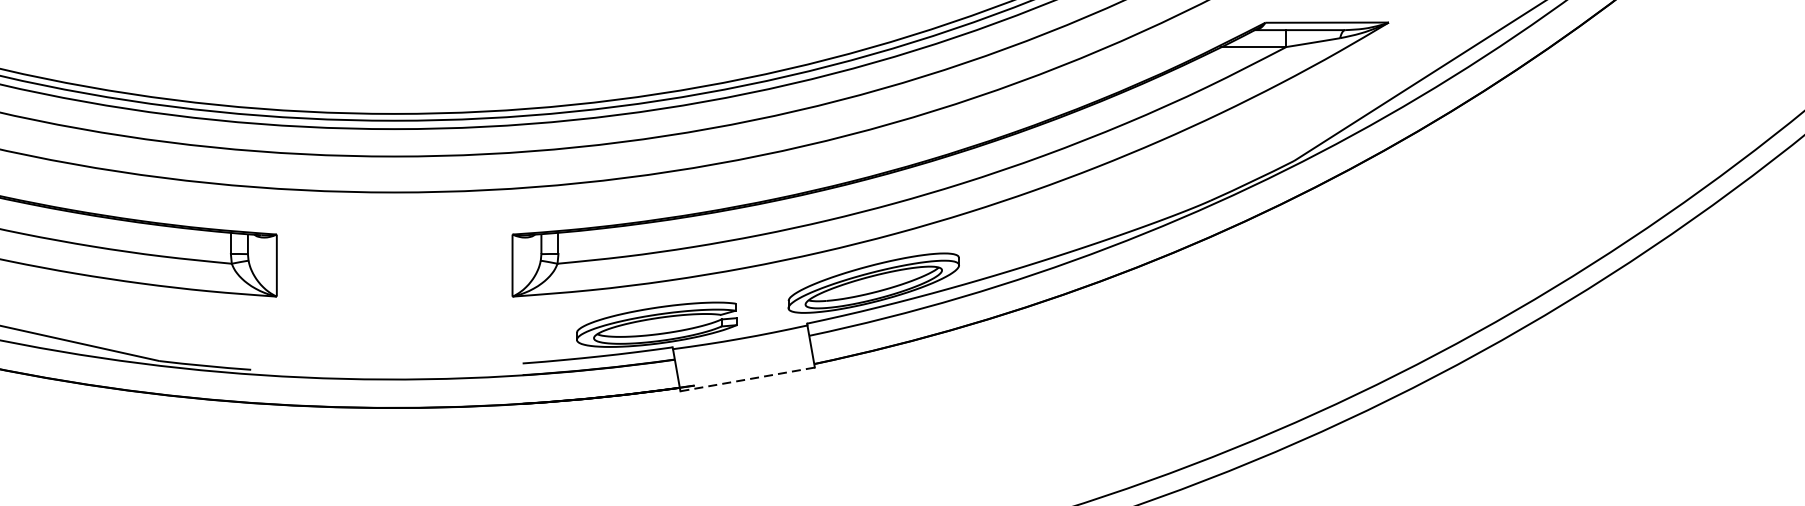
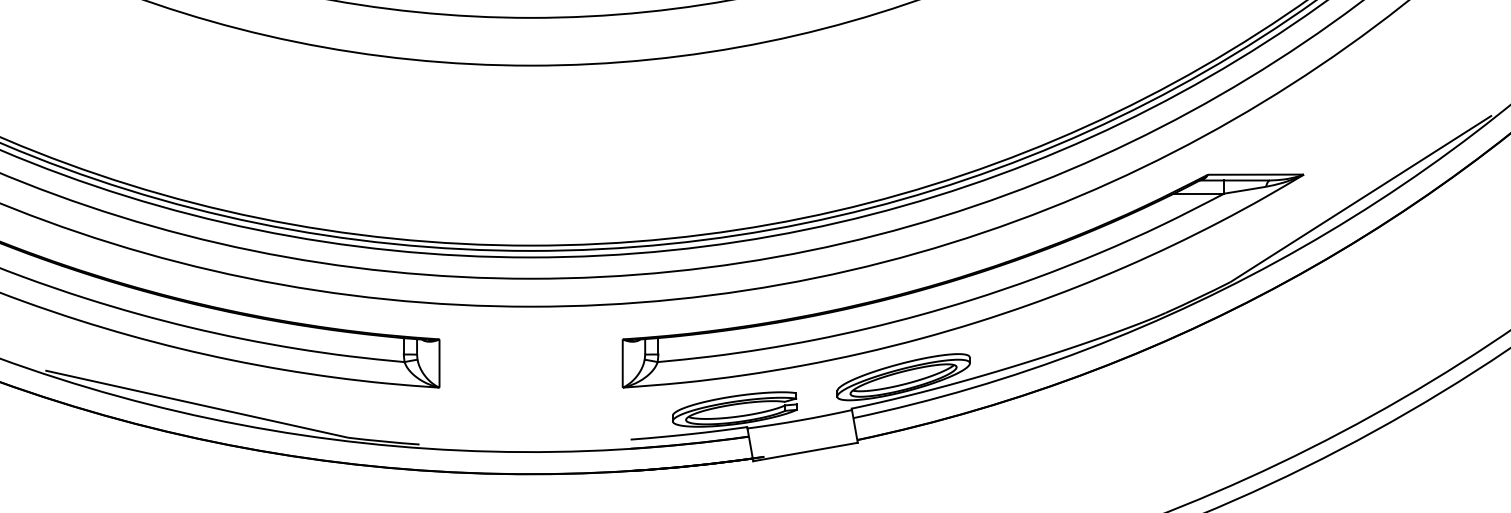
line: (748, 378) -> (806, 451), dashed -> solid

